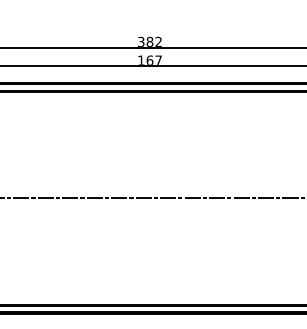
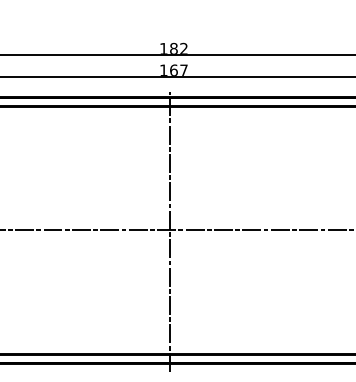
text: (141, 40) -> (163, 47), 382 -> 182
line: (146, 199) -> (169, 231), added

